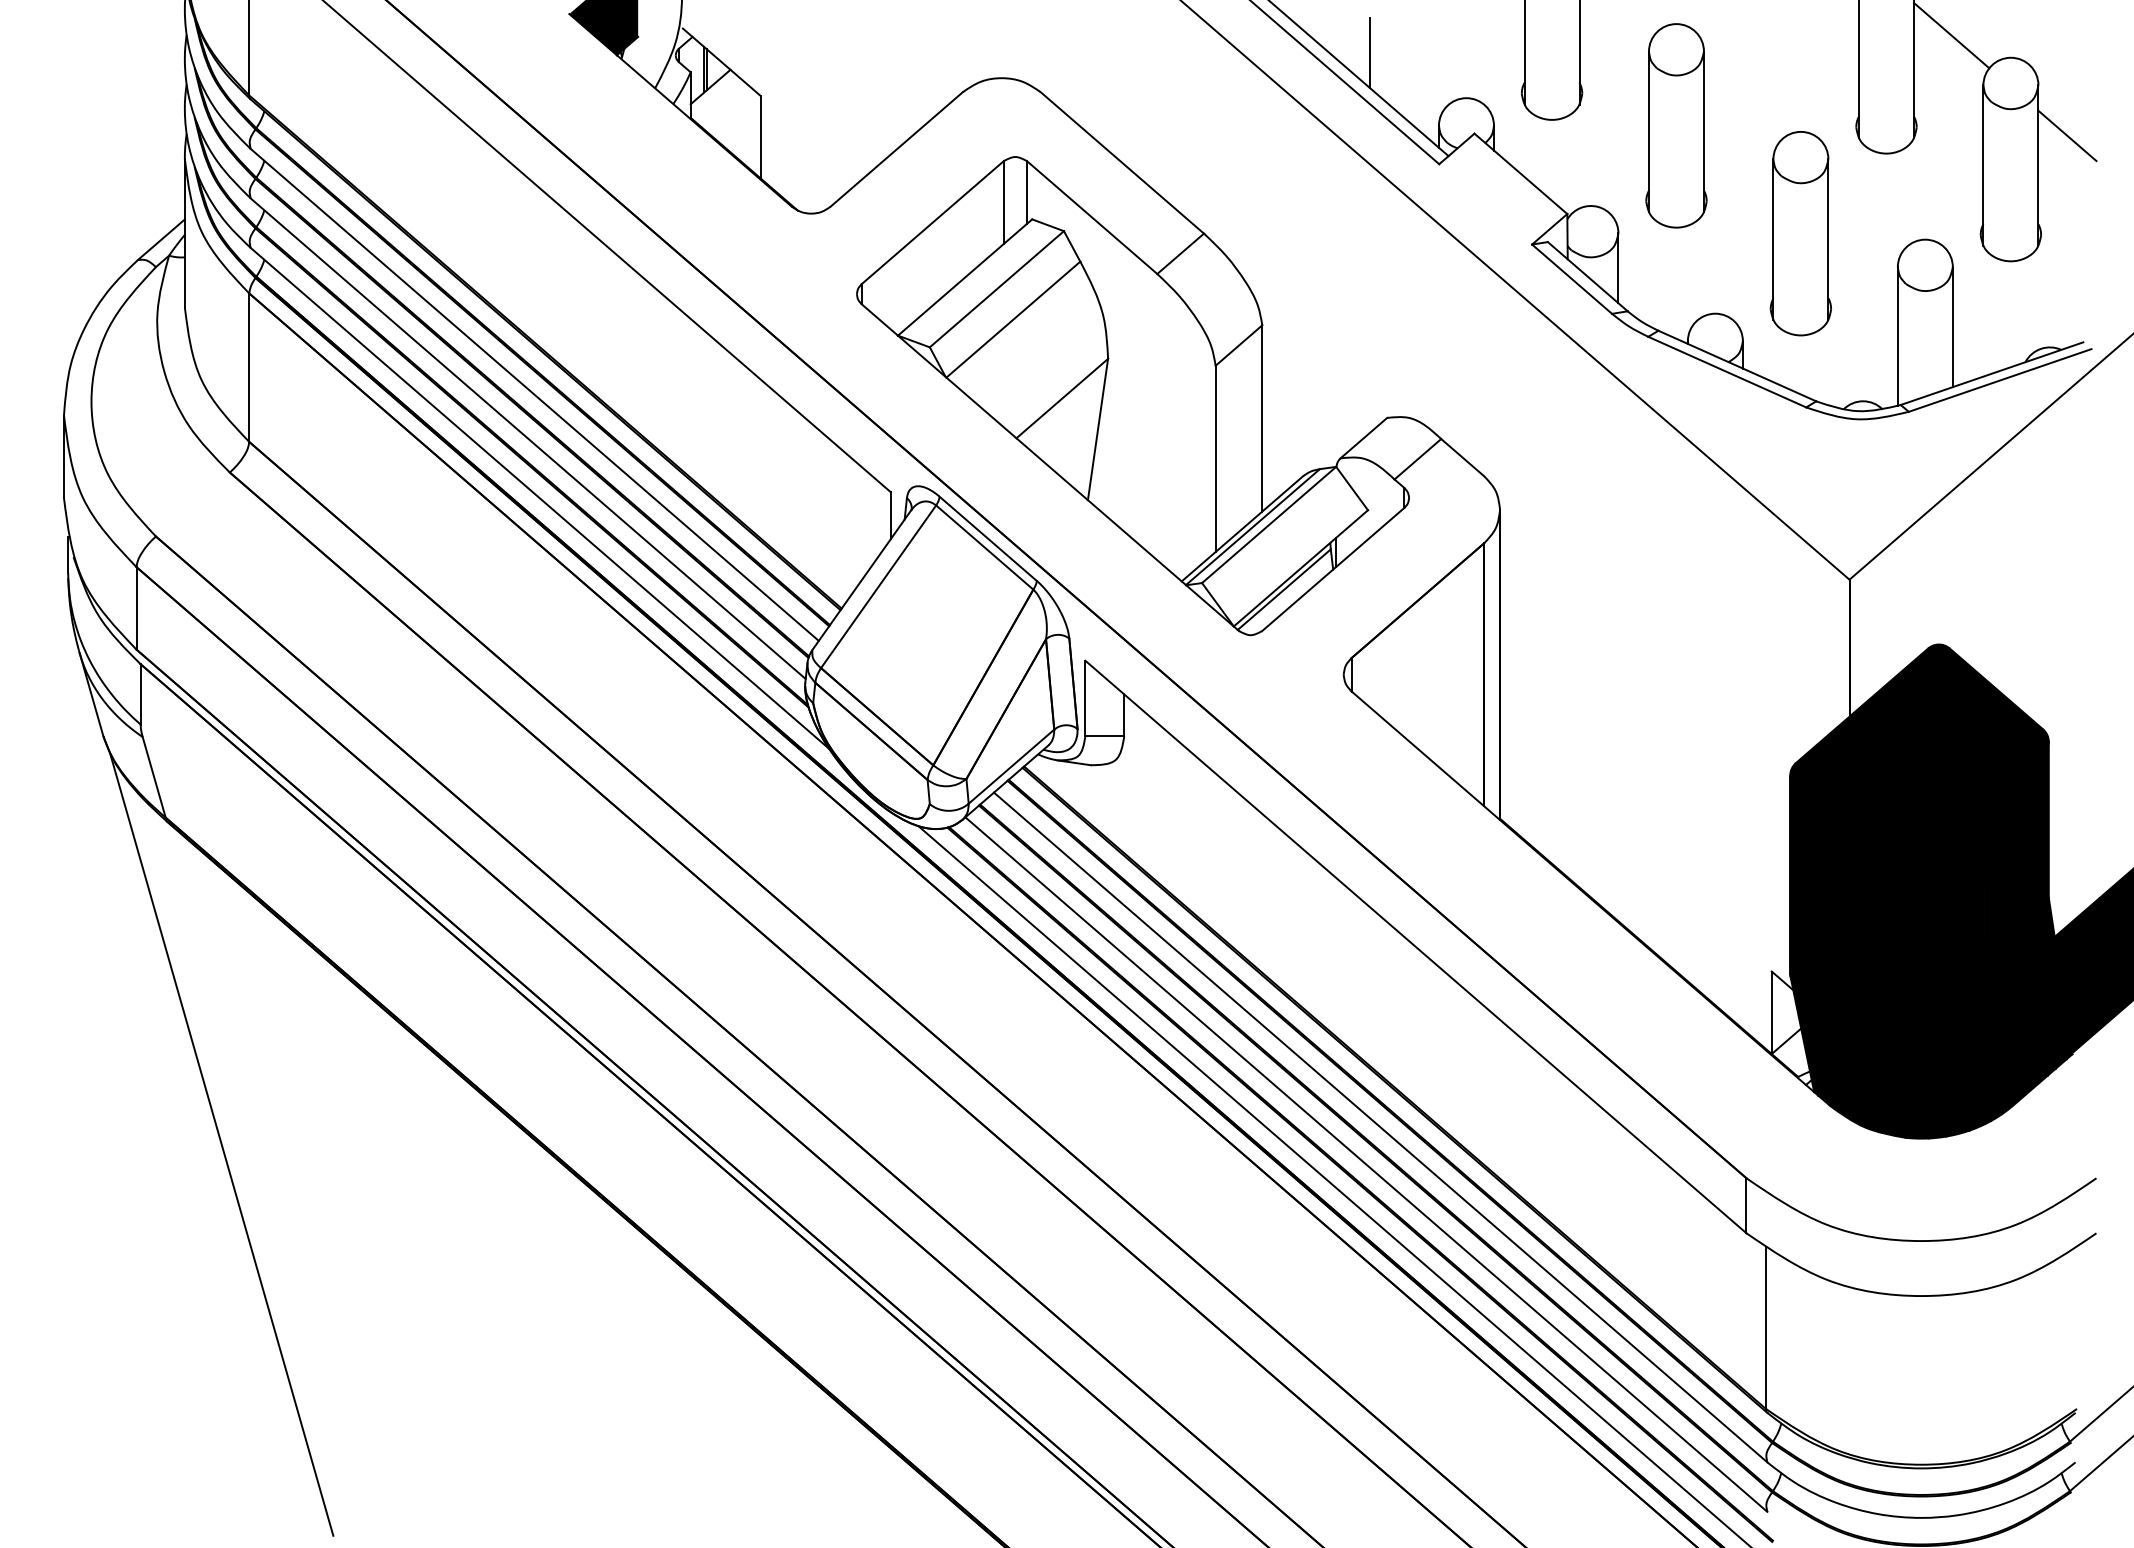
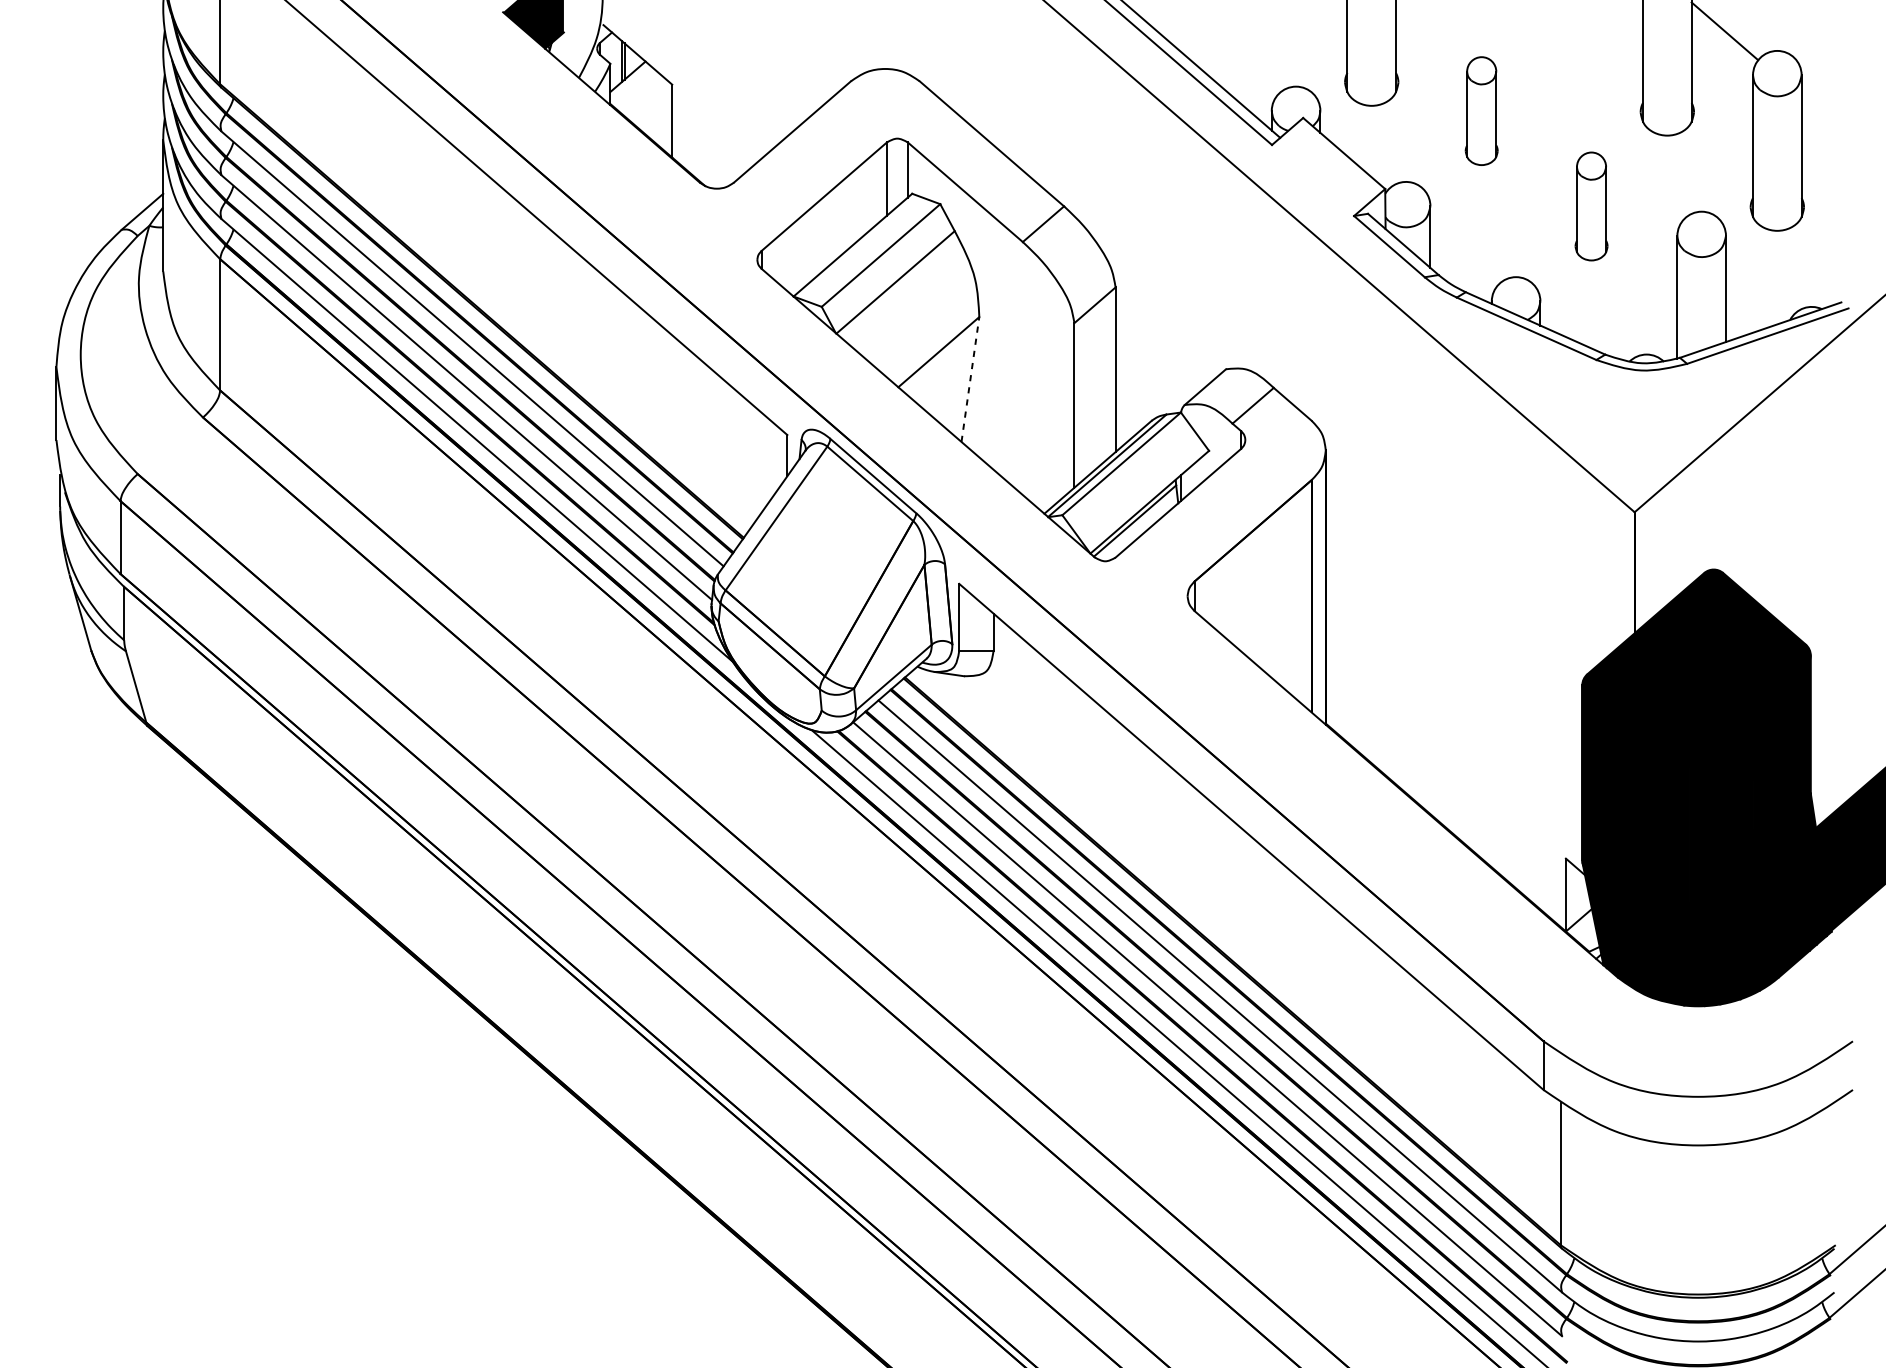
line: (1369, 52) -> (1210, 46), removed
part: (1676, 125) -> (1481, 110), size x0.6
line: (2067, 135) -> (1827, 119), removed
part: (1800, 233) -> (1591, 206), size x0.6
line: (1098, 429) -> (970, 379), solid -> dashed
line: (221, 1144) -> (195, 1011), removed

